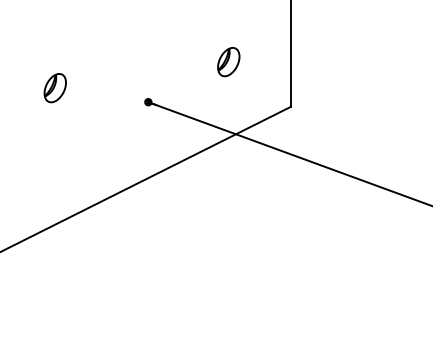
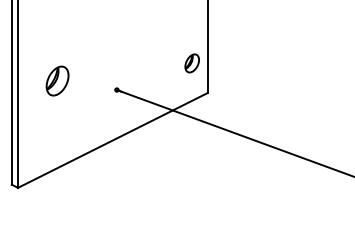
part: (227, 62) -> (191, 63), moved
part: (55, 87) -> (57, 80), size x1.6

